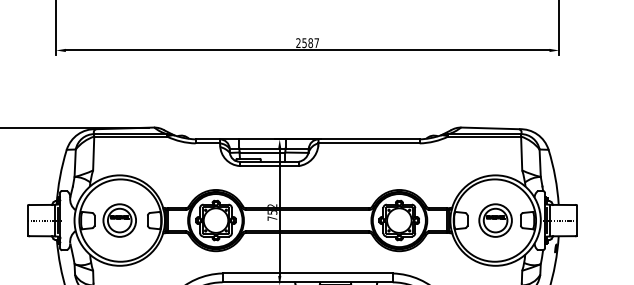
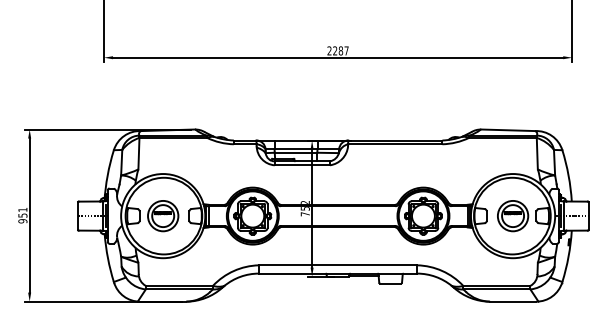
text: (304, 42) -> (335, 50), 2587 -> 2287

